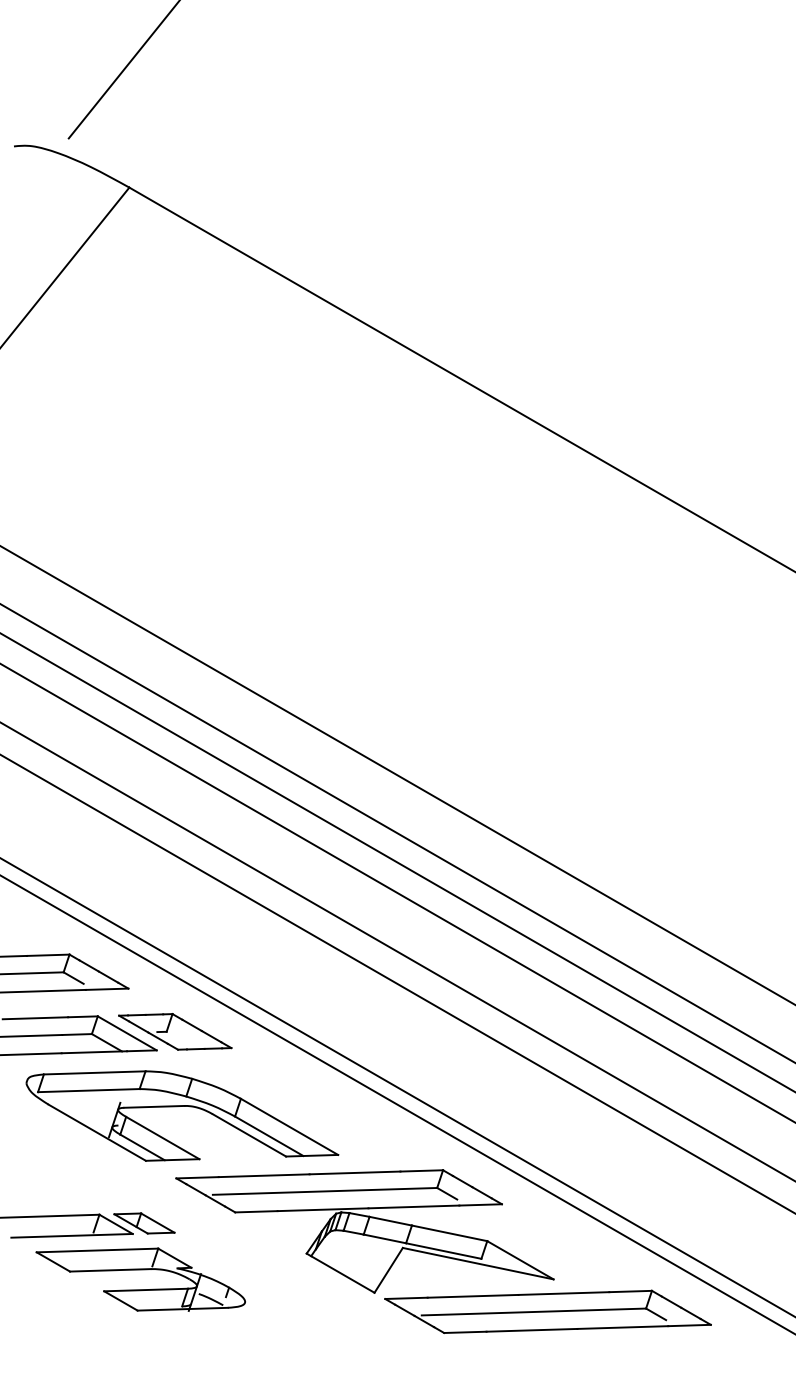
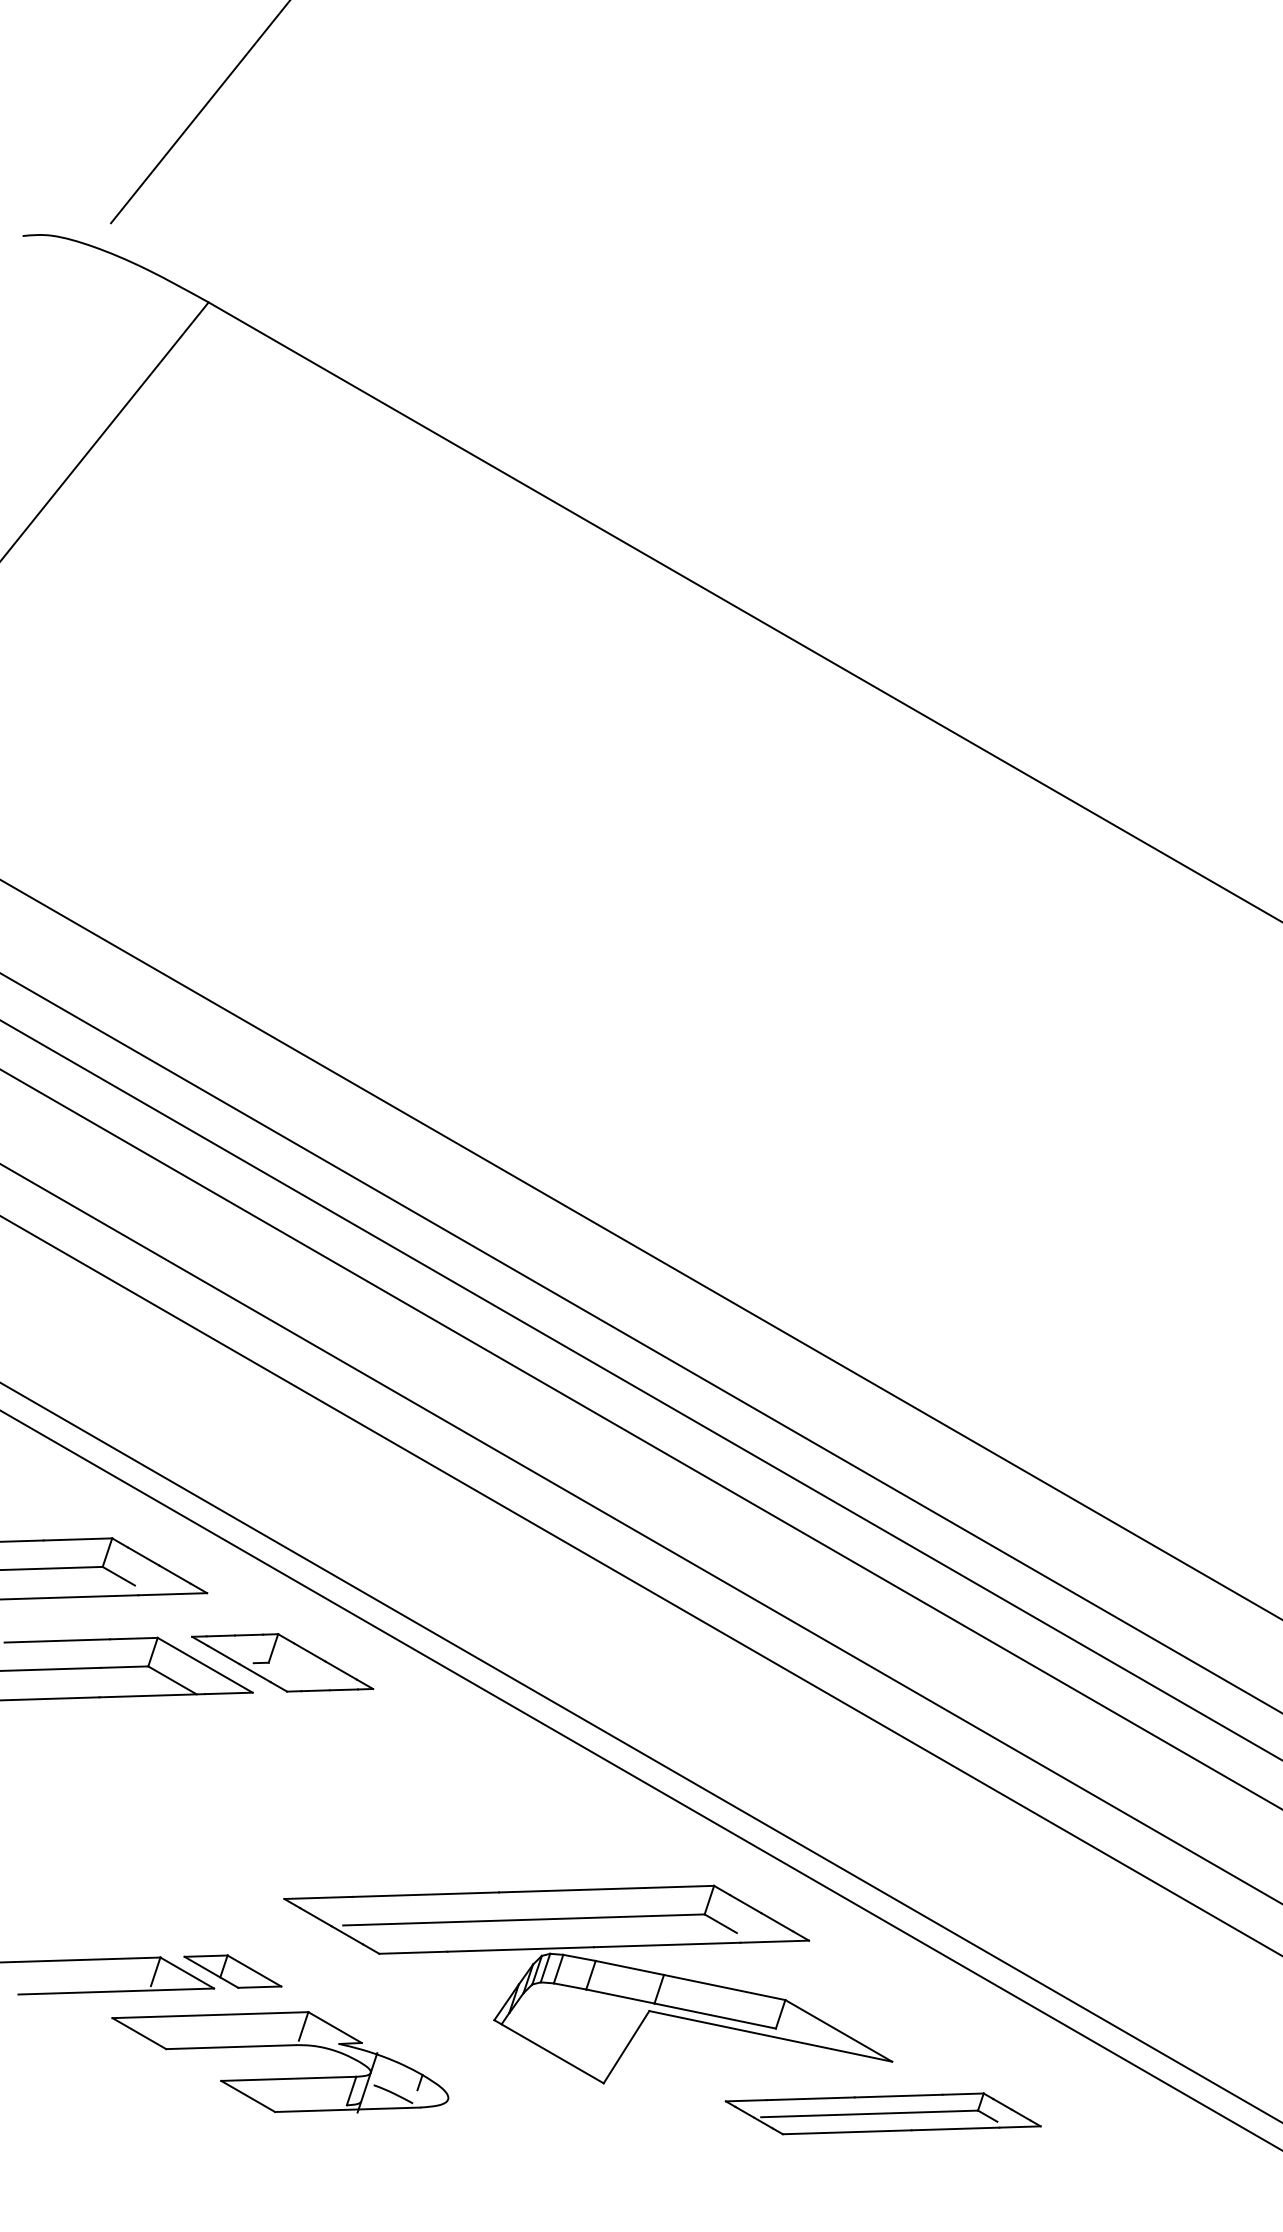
part: (182, 1106) -> (294, 1783), removed
part: (140, 1270) -> (279, 2047), moved
part: (547, 1311) -> (882, 2113), size x0.6

